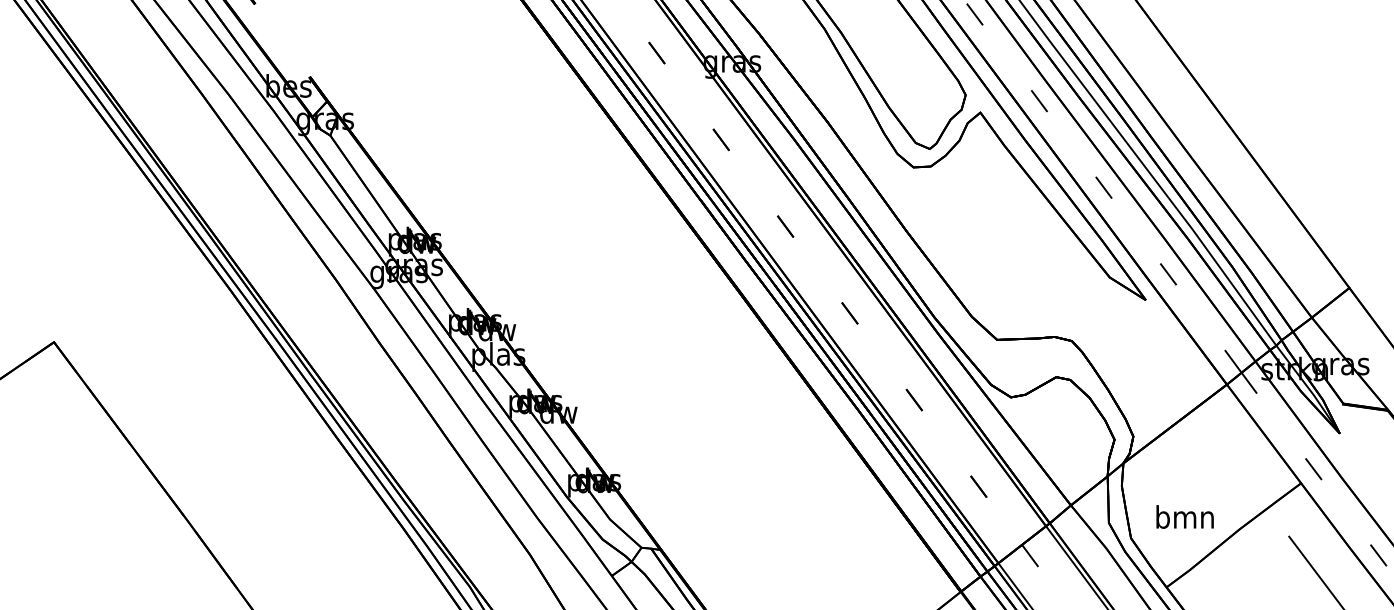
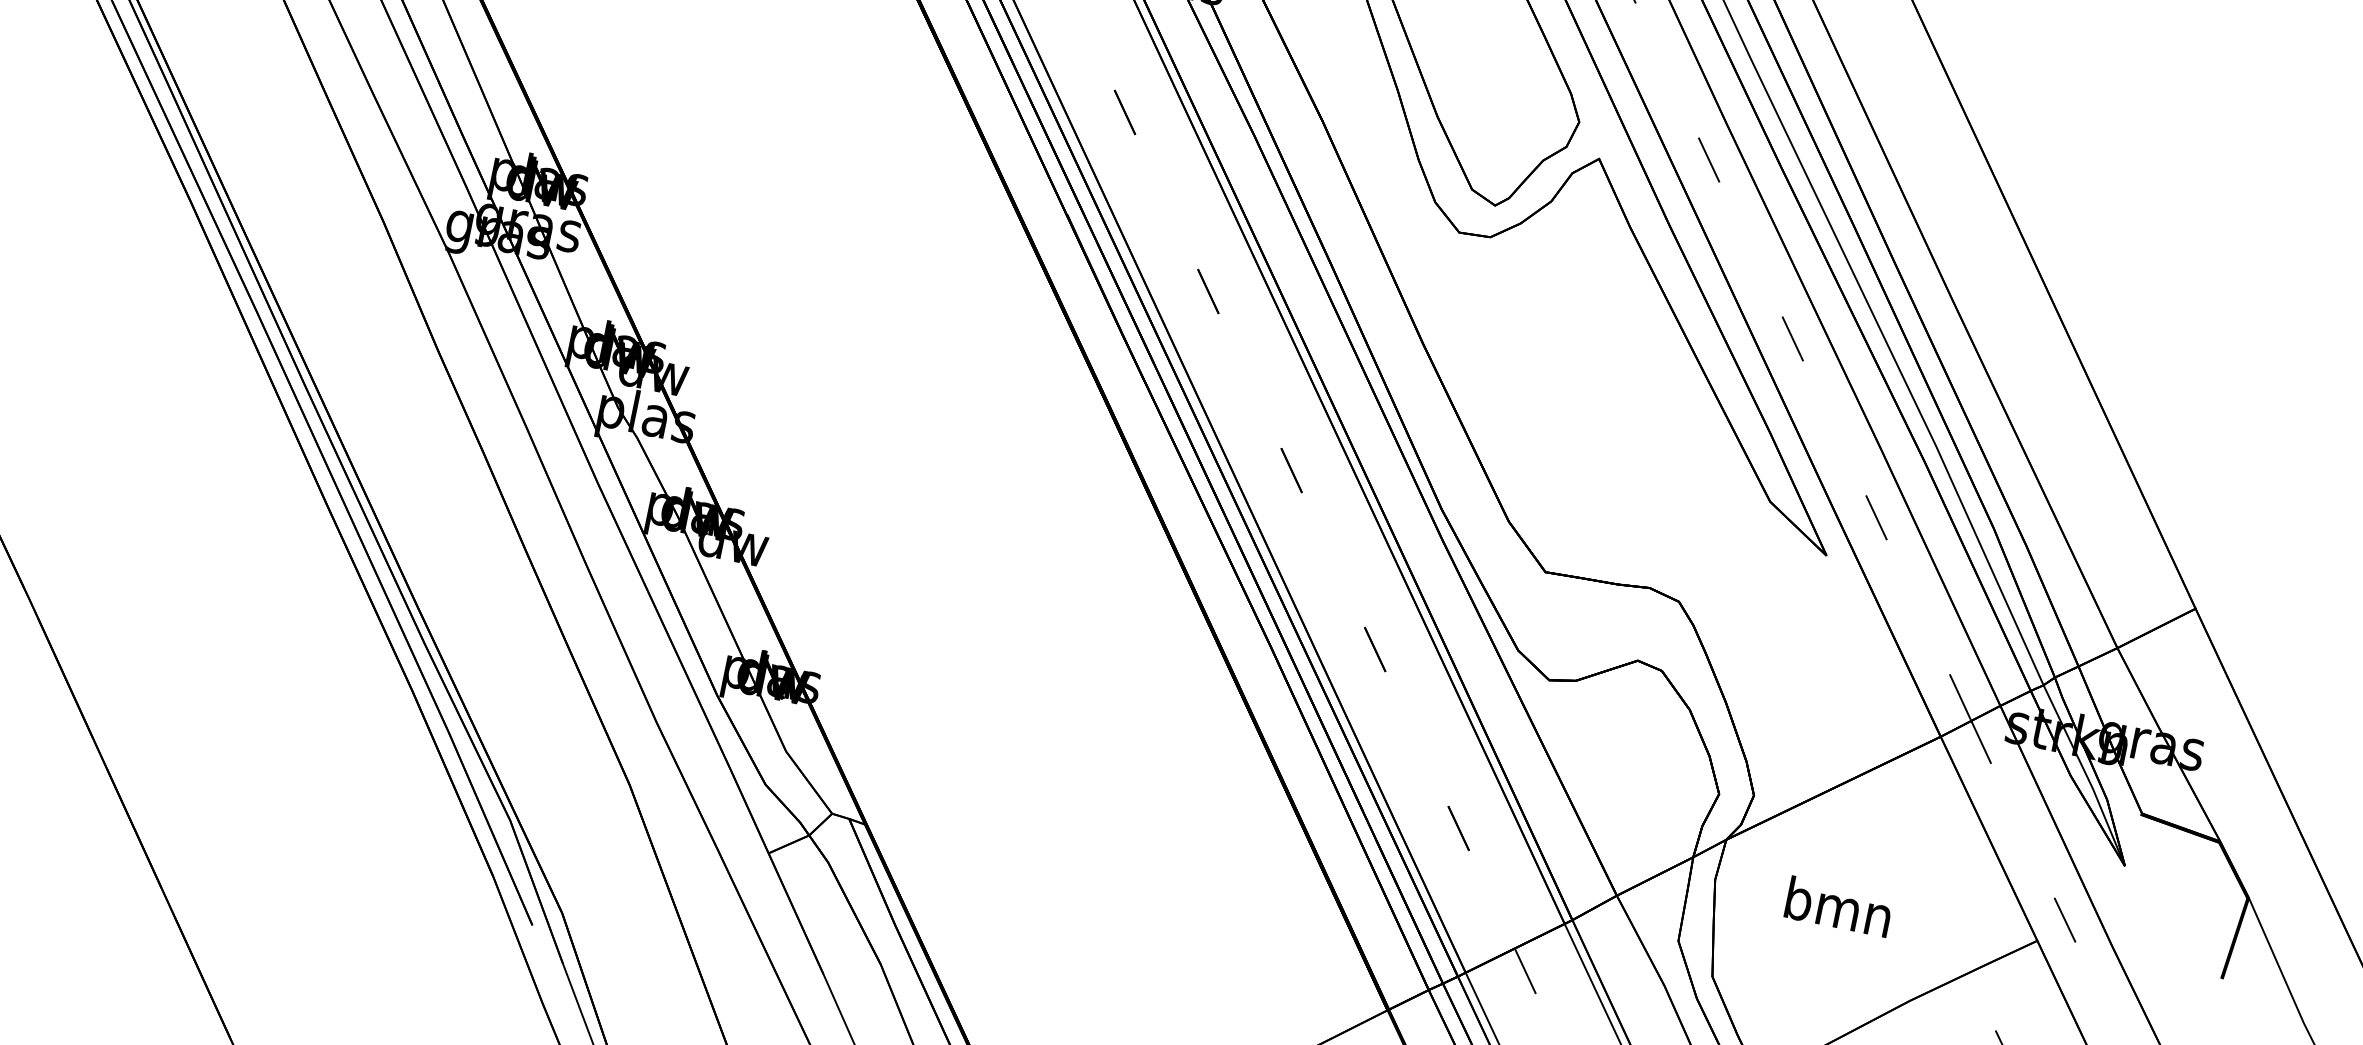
text: (1184, 516) -> (1837, 905), moved

